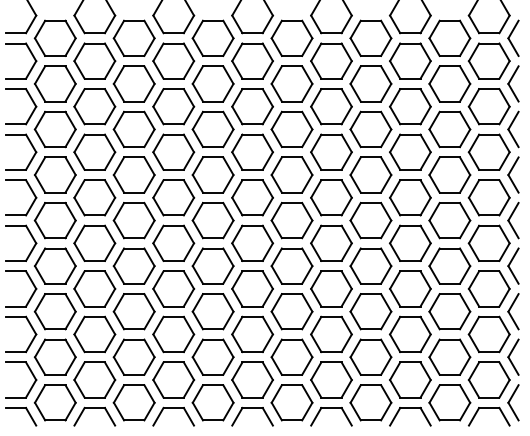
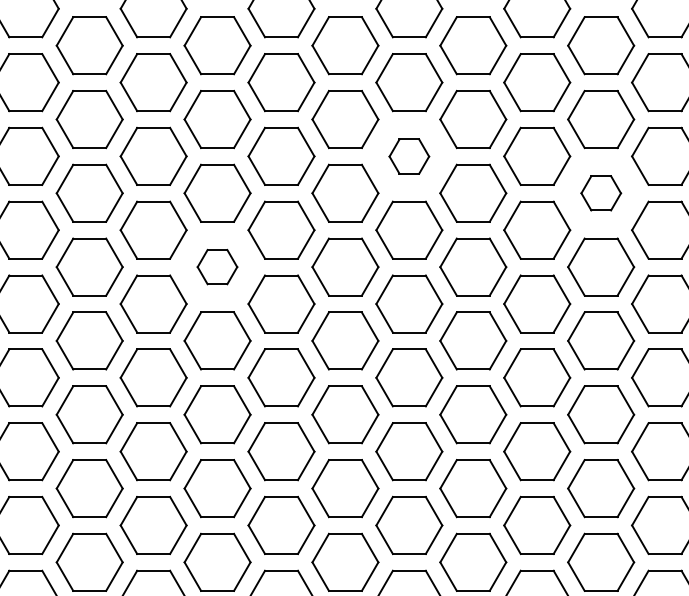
part: (331, 106) -> (409, 156), size x0.6
part: (449, 129) -> (600, 193), size x0.6
part: (212, 174) -> (216, 266), size x0.6

